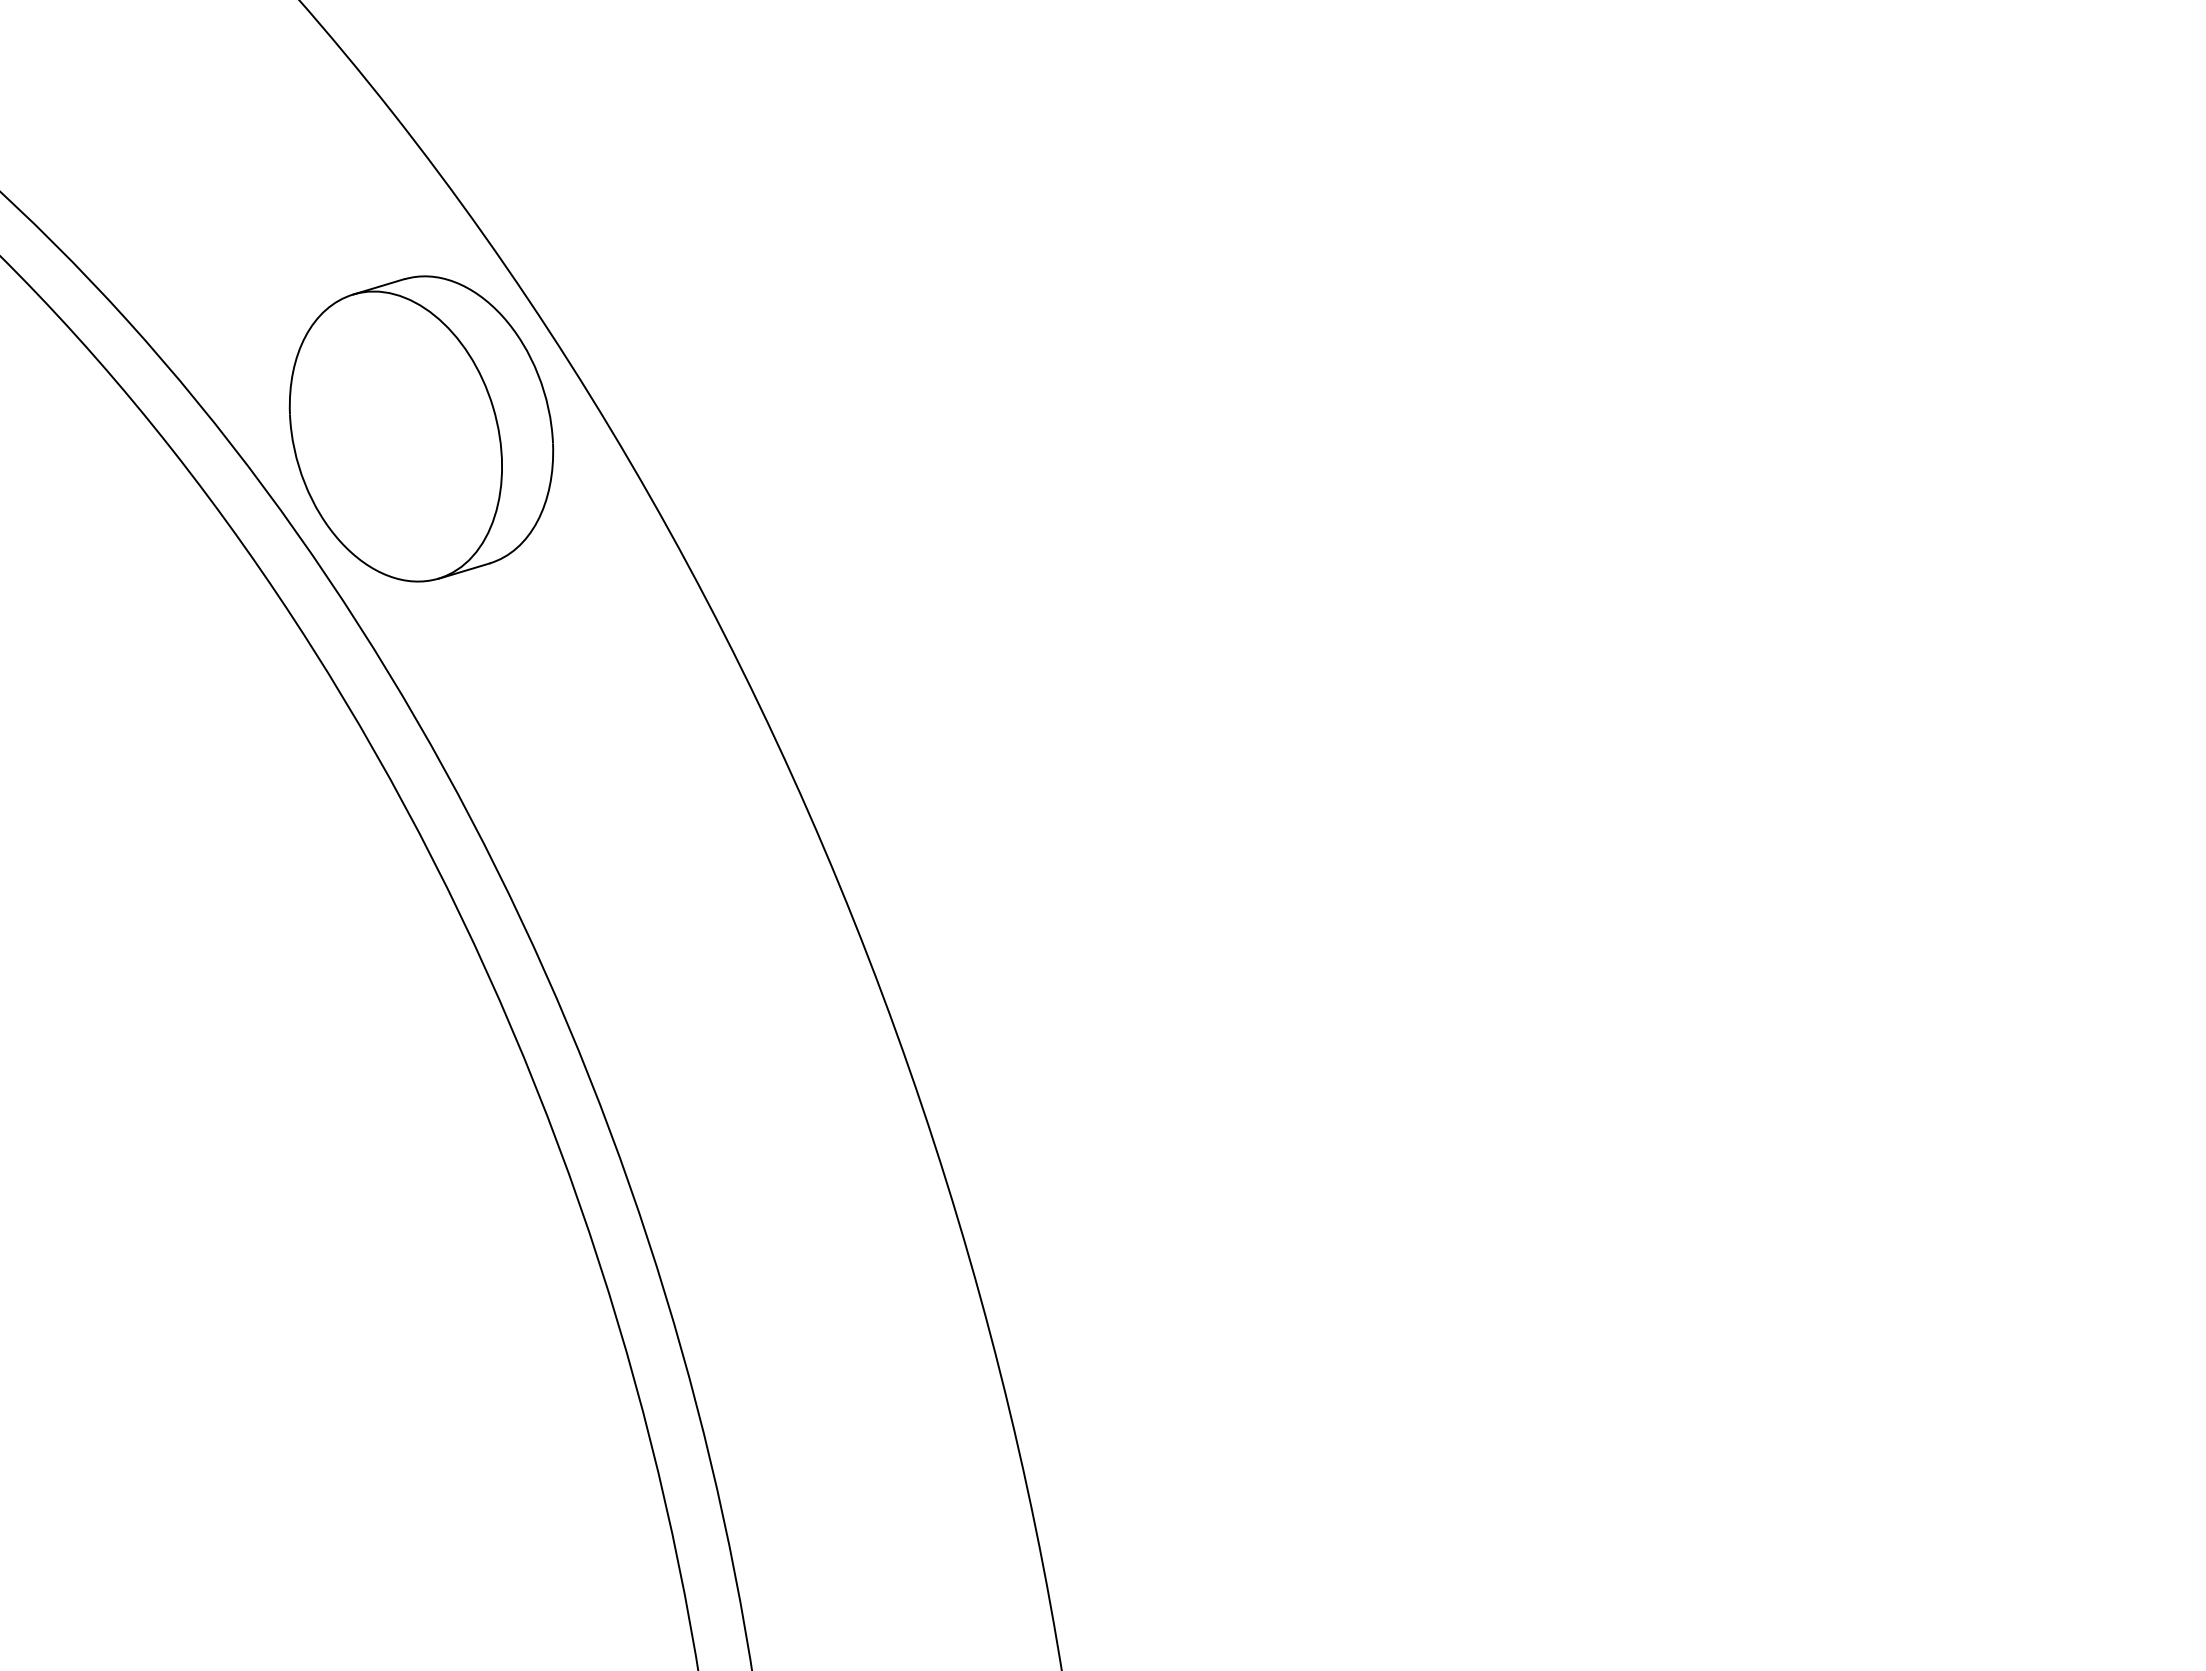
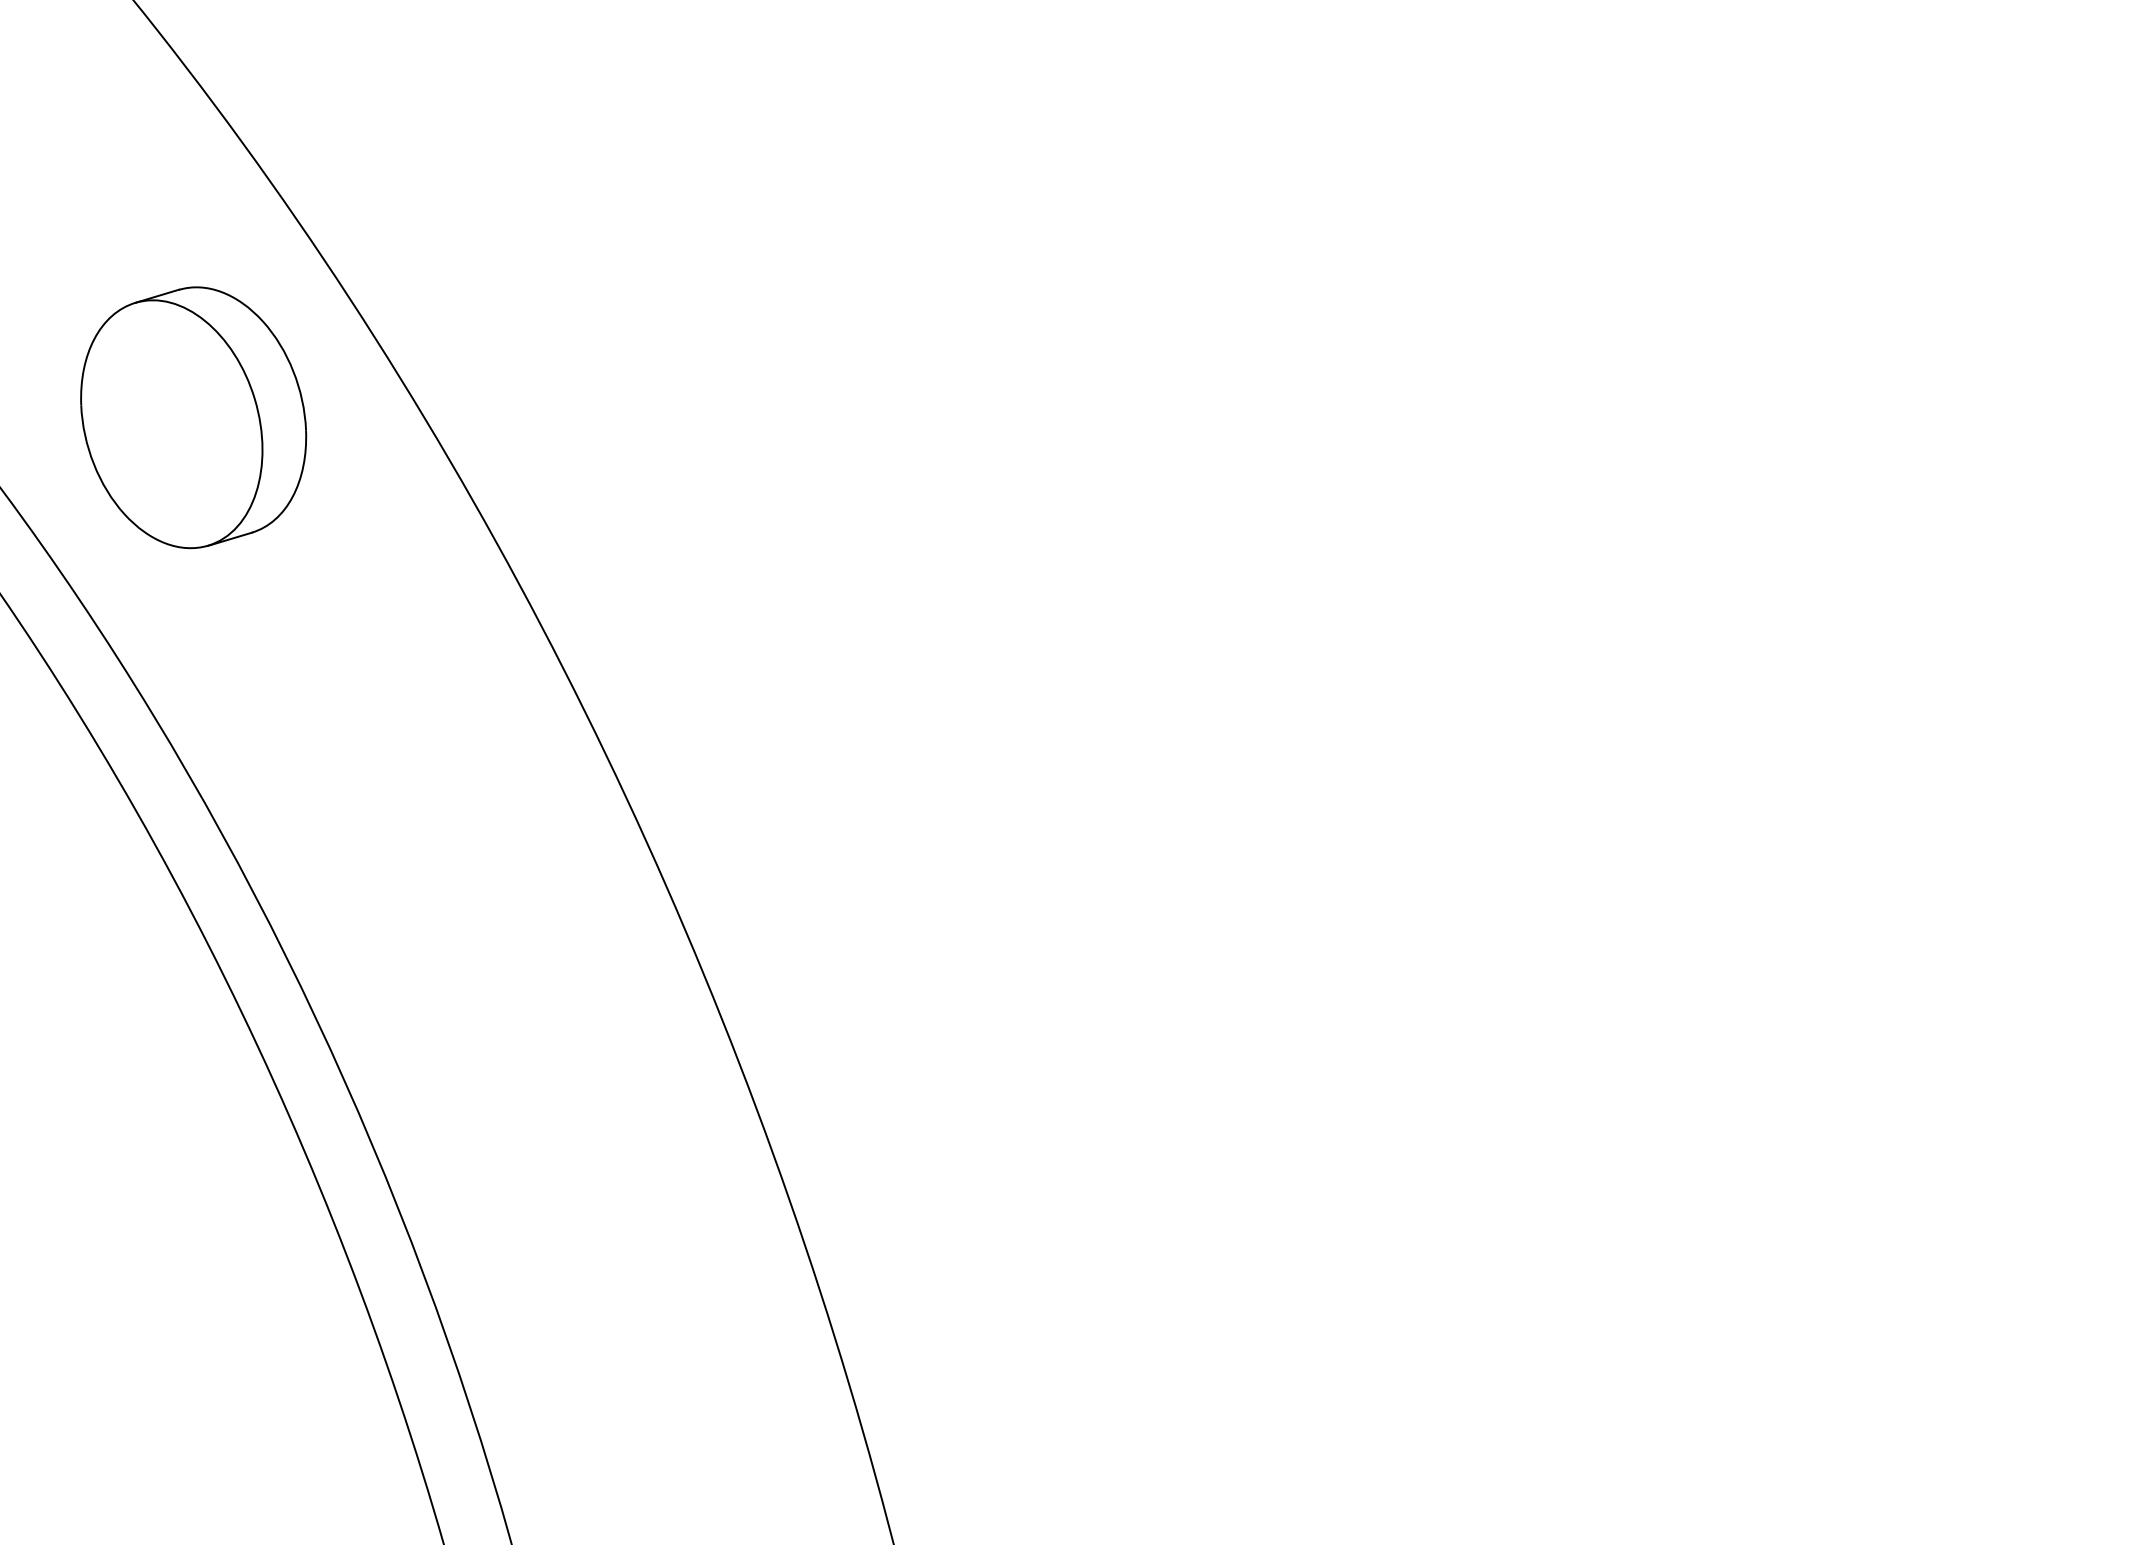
part: (421, 428) -> (193, 417), size x0.7

